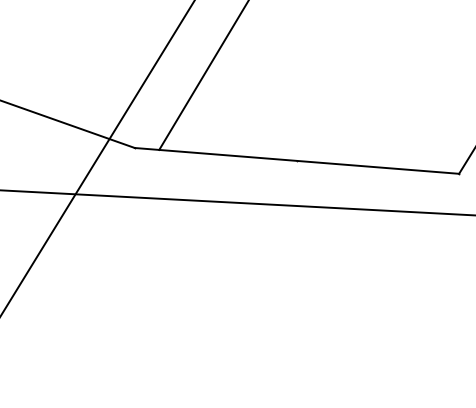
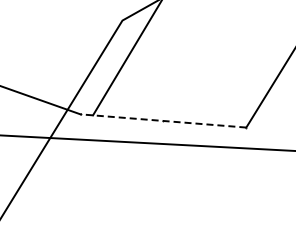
line: (295, 159) -> (162, 120), solid -> dashed

